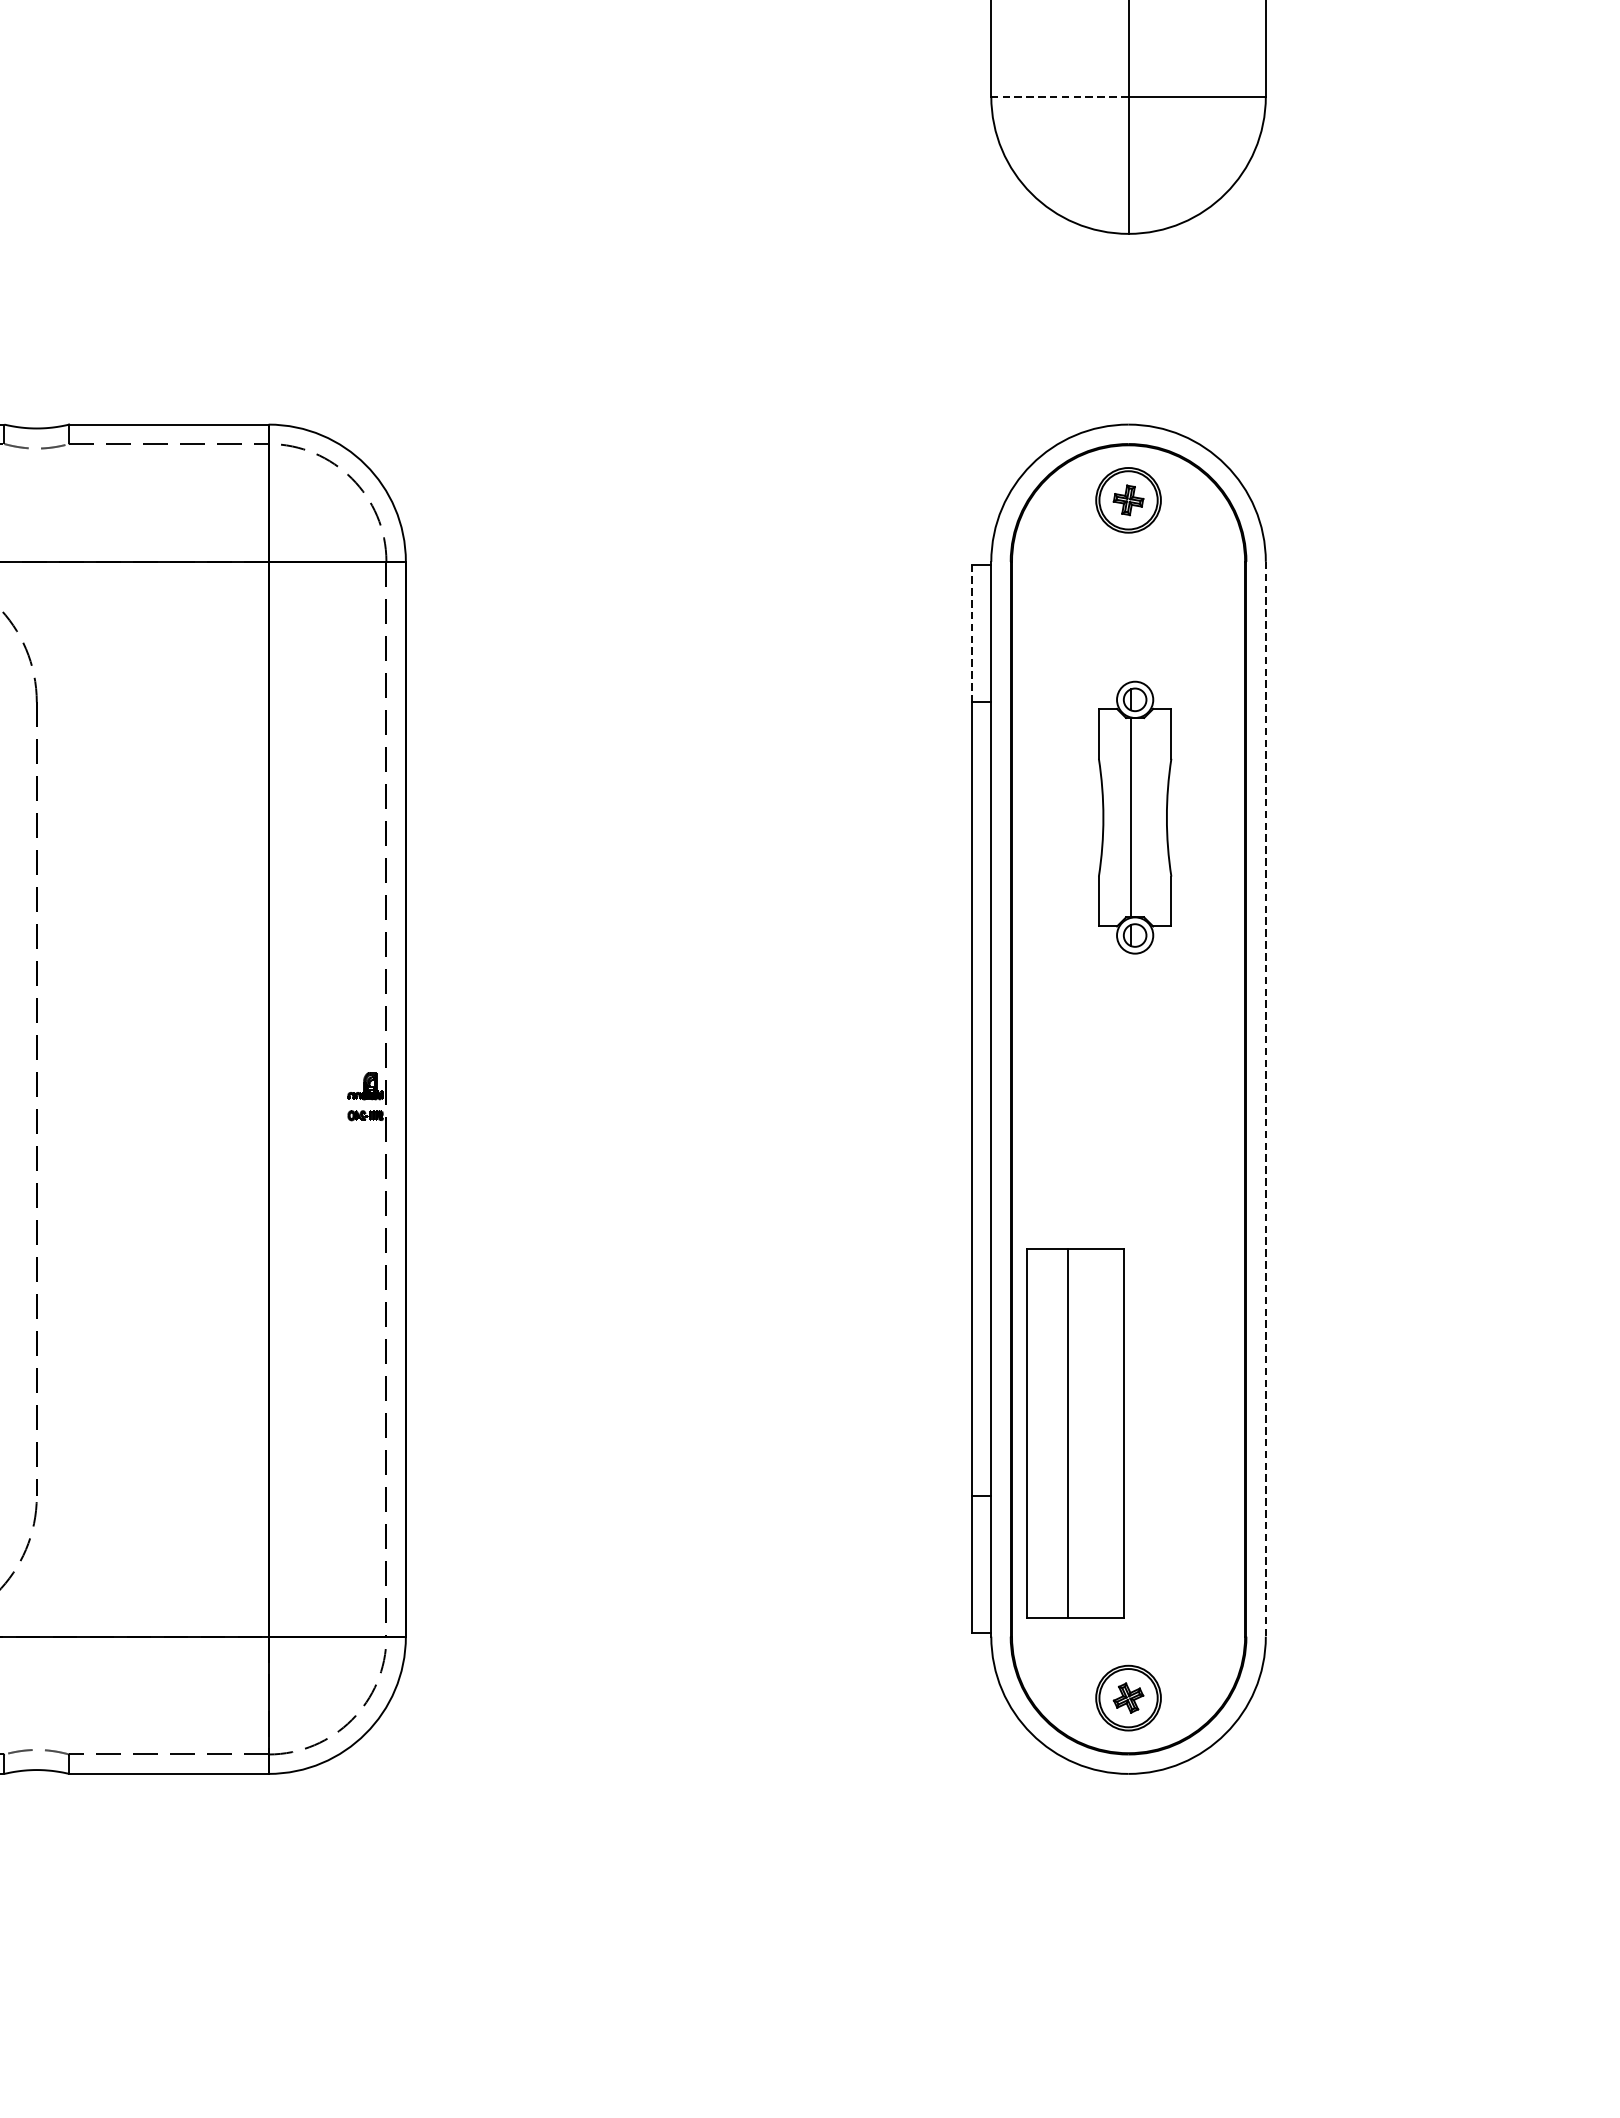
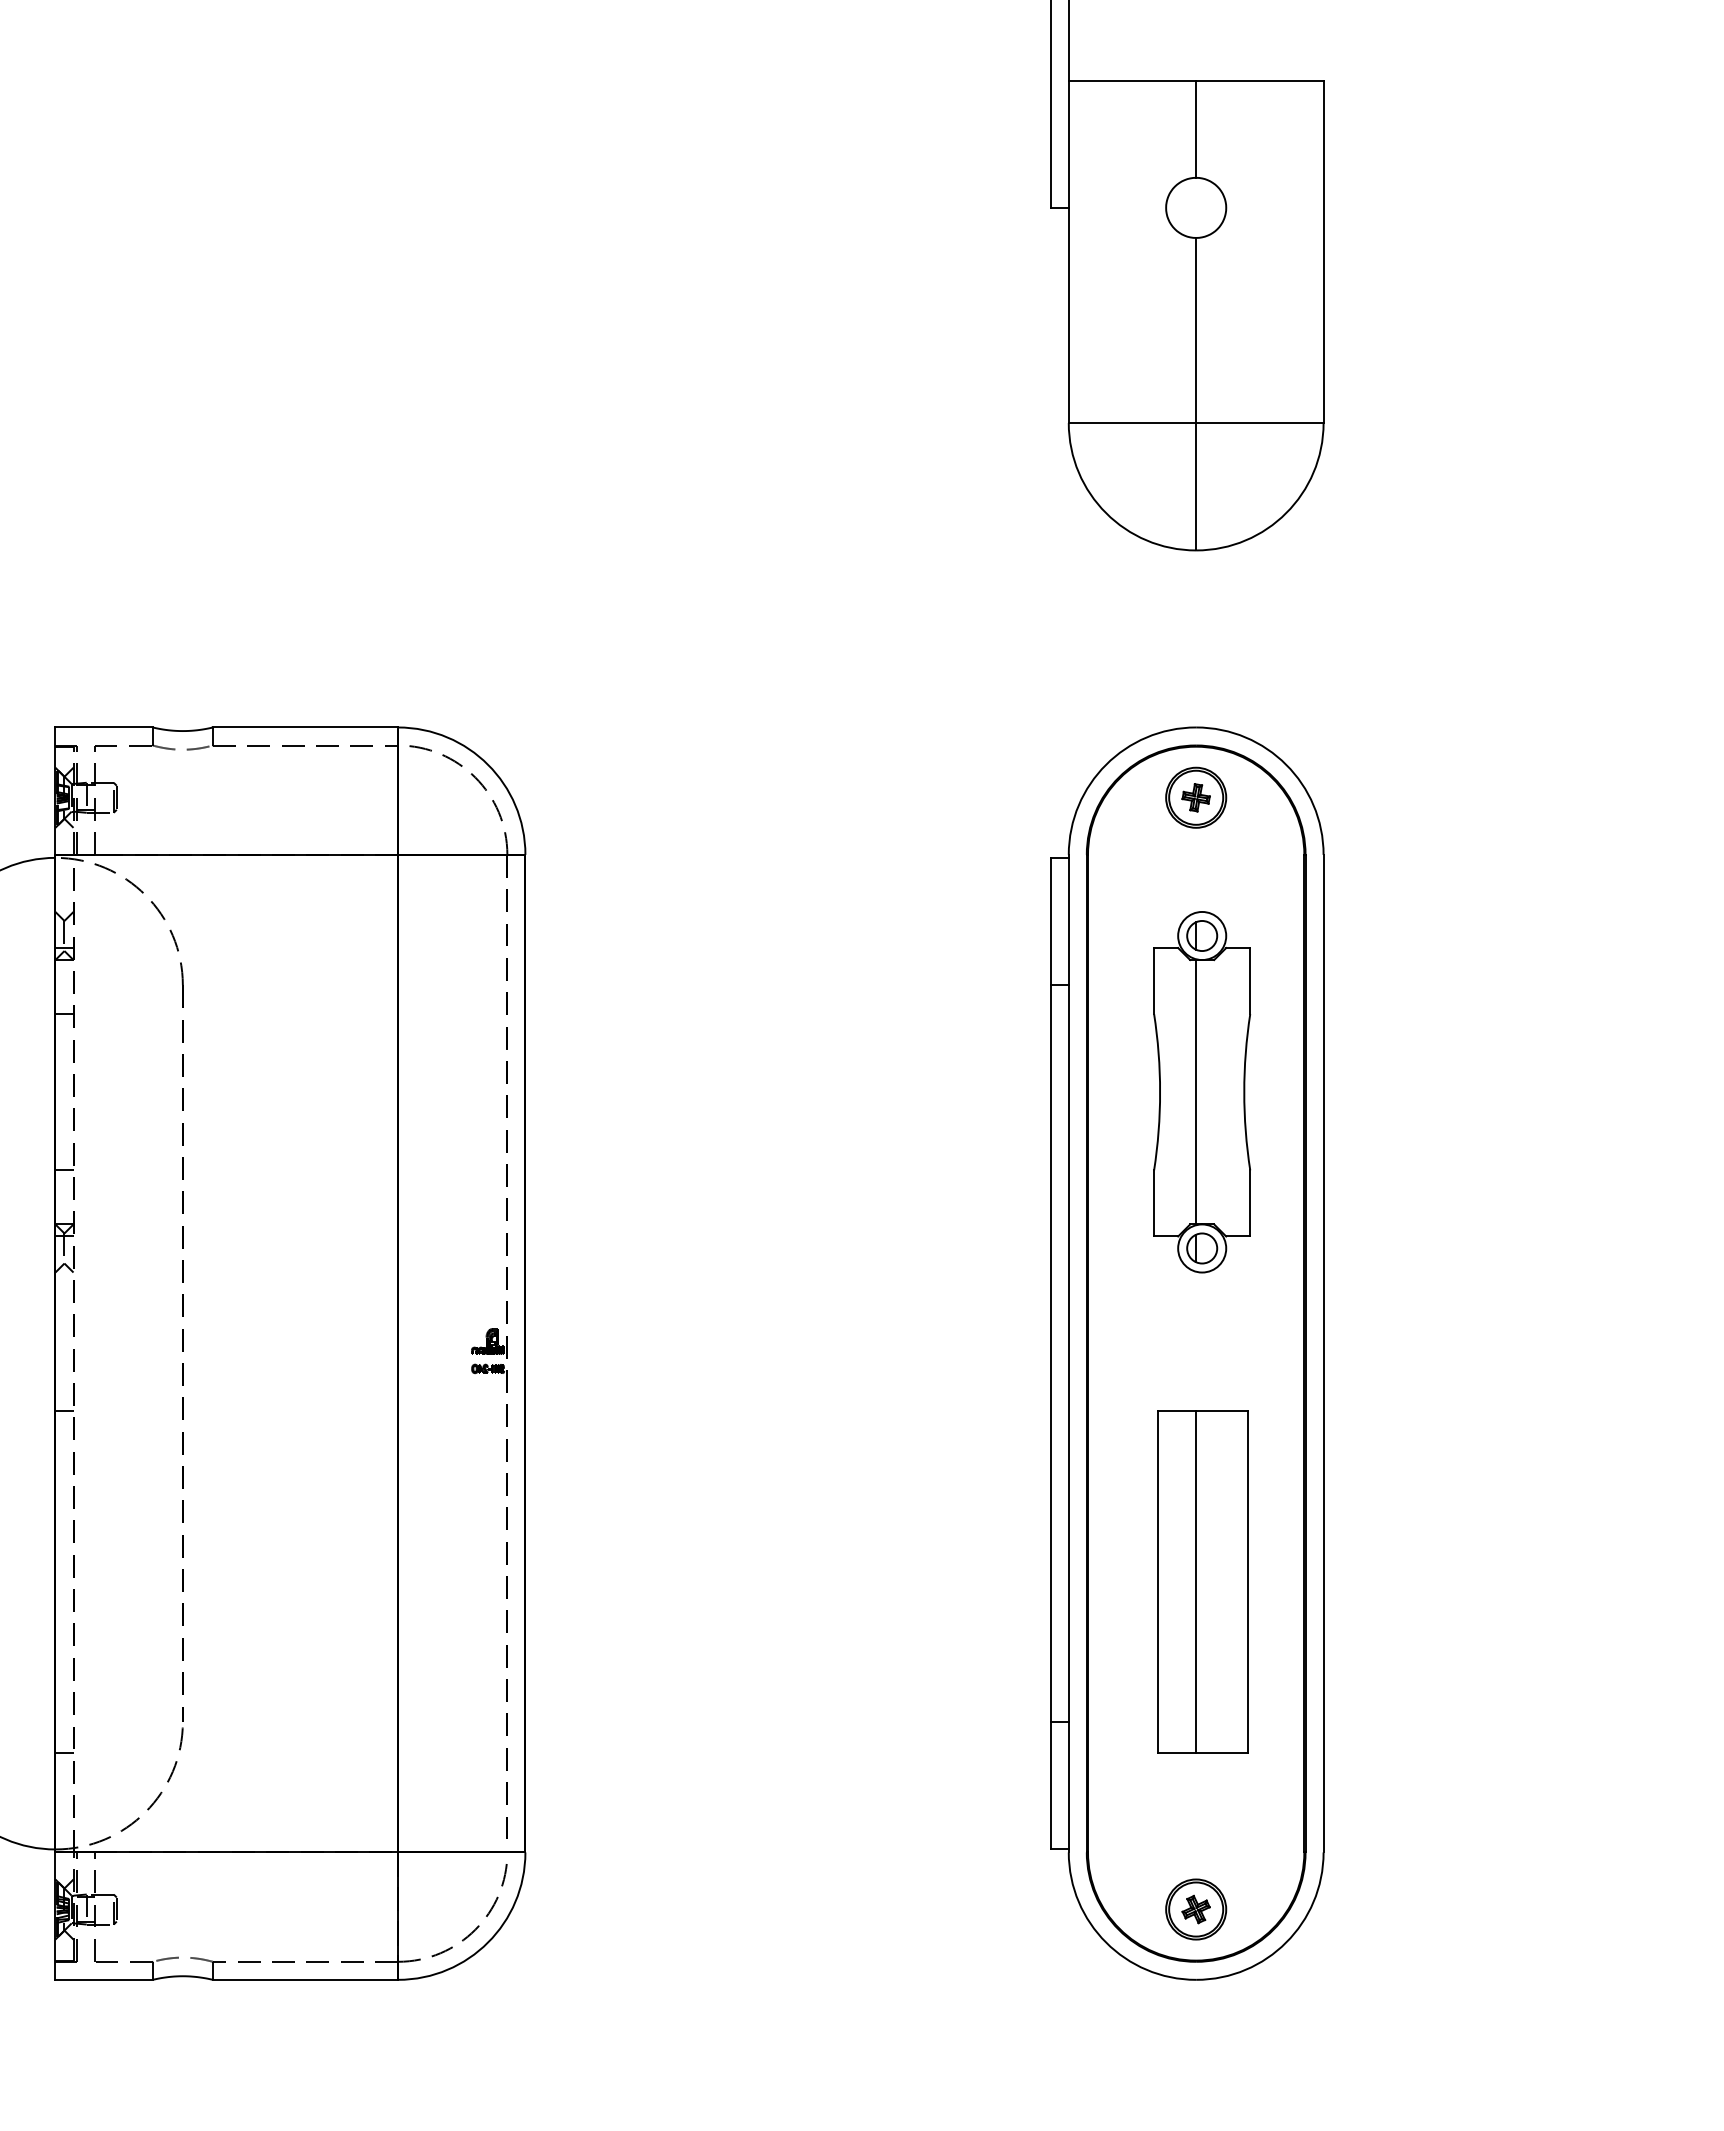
line: (1059, 97) -> (1132, 423), dashed -> solid
line: (971, 633) -> (1050, 921), dashed -> solid
part: (1135, 817) -> (1202, 1092), size x1.43
line: (1265, 1099) -> (1323, 1353), dashed -> solid
part: (1075, 1433) -> (1202, 1581), moved

